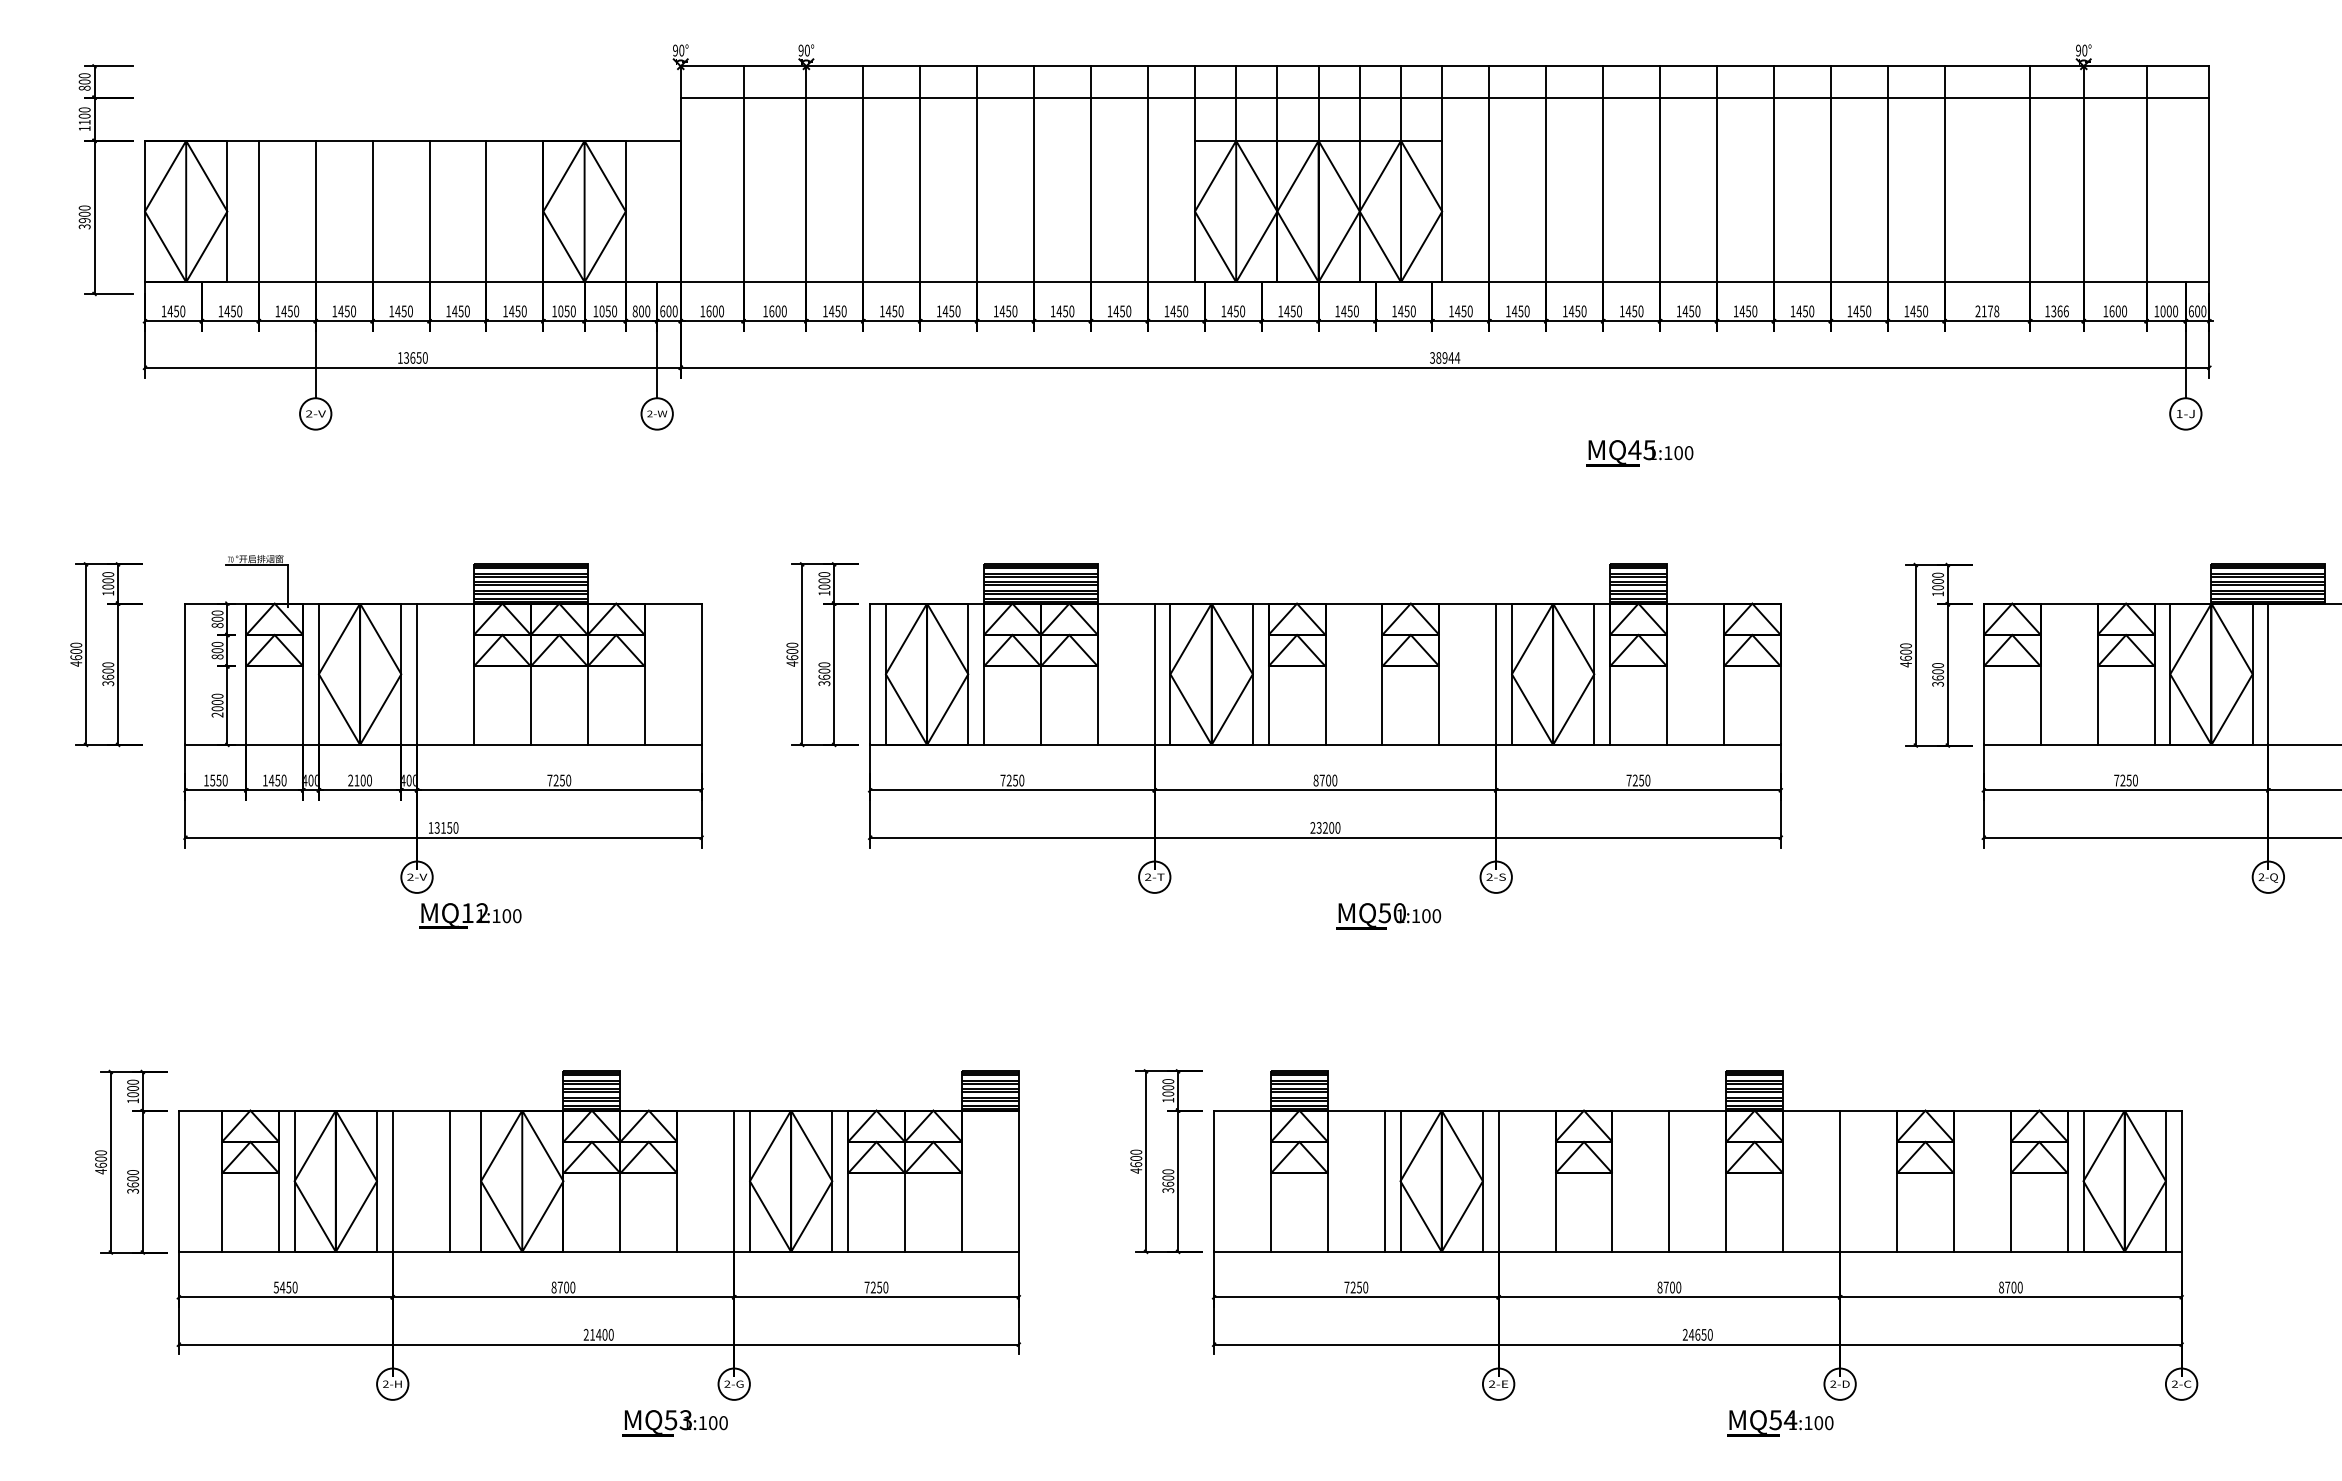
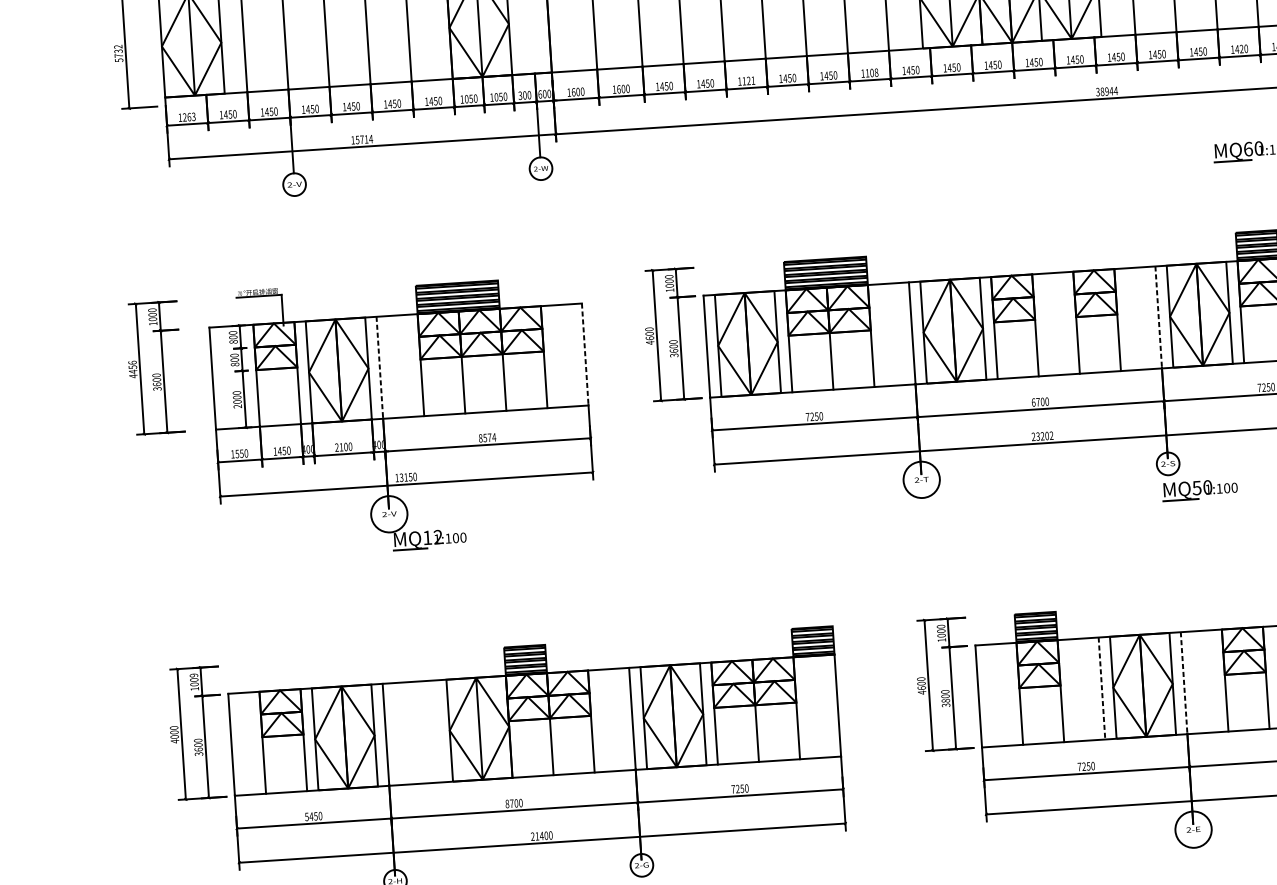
text: (84, 216) -> (118, 52), 3900 -> 5732
text: (634, 310) -> (519, 95), 800 -> 300
text: (176, 311) -> (189, 117), 1450 -> 1263
text: (951, 311) -> (748, 81), 1450 -> 1121
text: (1122, 311) -> (872, 73), 1450 -> 1108
text: (1634, 311) -> (1241, 49), 1450 -> 1420
text: (415, 357) -> (363, 139), 13650 -> 15714
text: (1641, 450) -> (1253, 149), MQ45 -> MQ60
text: (76, 651) -> (133, 367), 4600 -> 4456
line: (417, 674) -> (380, 367), solid -> dashed
line: (701, 674) -> (585, 354), solid -> dashed
line: (1496, 674) -> (1158, 317), solid -> dashed
text: (559, 780) -> (487, 437), 7250 -> 8574
text: (1315, 780) -> (1033, 402), 8700 -> 6700
text: (1337, 827) -> (1051, 435), 23200 -> 23202
circle: (416, 876) -> (388, 513), size x1.6
circle: (1154, 876) -> (921, 479), size x1.6
text: (1388, 916) -> (1199, 490), moved
text: (132, 1081) -> (193, 674), 1000 -> 1009
text: (100, 1164) -> (174, 736), 4600 -> 4000
line: (449, 1180) -> (426, 731), removed
line: (1384, 1181) -> (1101, 688), solid -> dashed
line: (1498, 1181) -> (1184, 683), solid -> dashed
text: (1167, 1183) -> (945, 700), 3600 -> 3800
circle: (1498, 1383) -> (1193, 829), size x1.6

